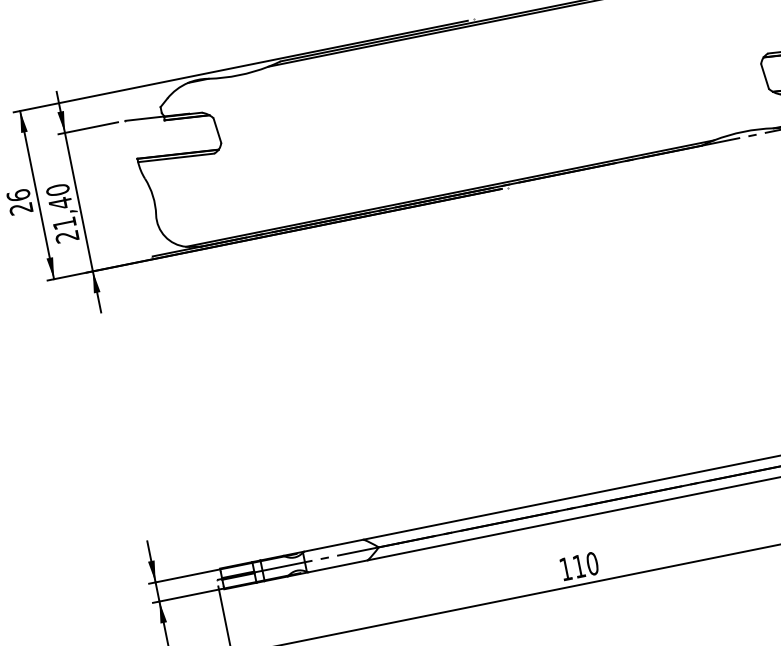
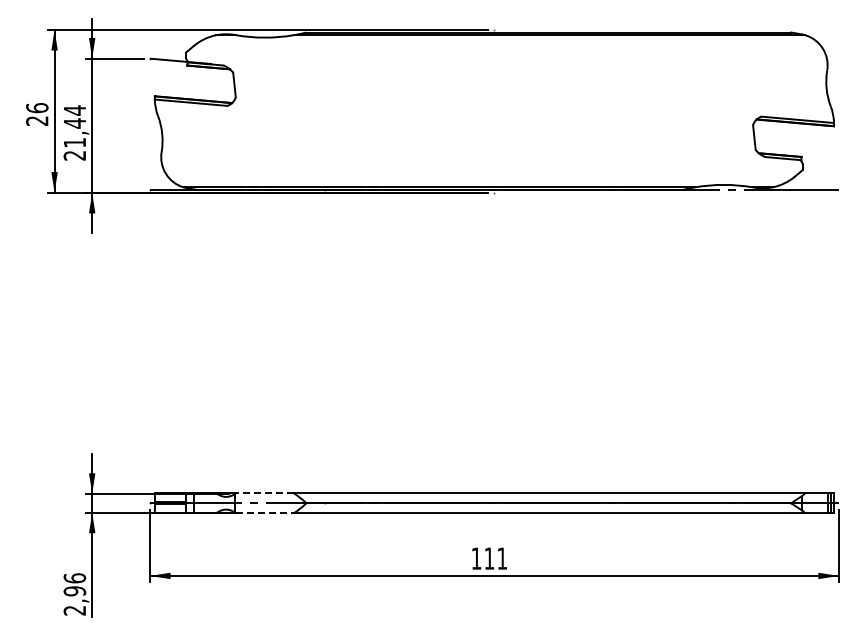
text: (57, 190) -> (74, 110), 21,40 -> 21,44
line: (333, 546) -> (264, 493), solid -> dashed
text: (592, 563) -> (502, 558), 110 -> 111
line: (337, 566) -> (264, 513), solid -> dashed

